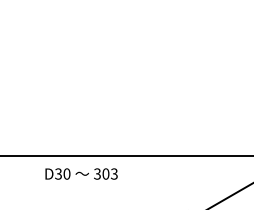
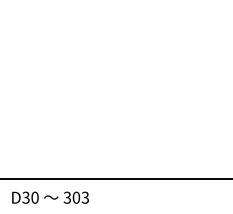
text: (81, 173) -> (50, 197), moved

